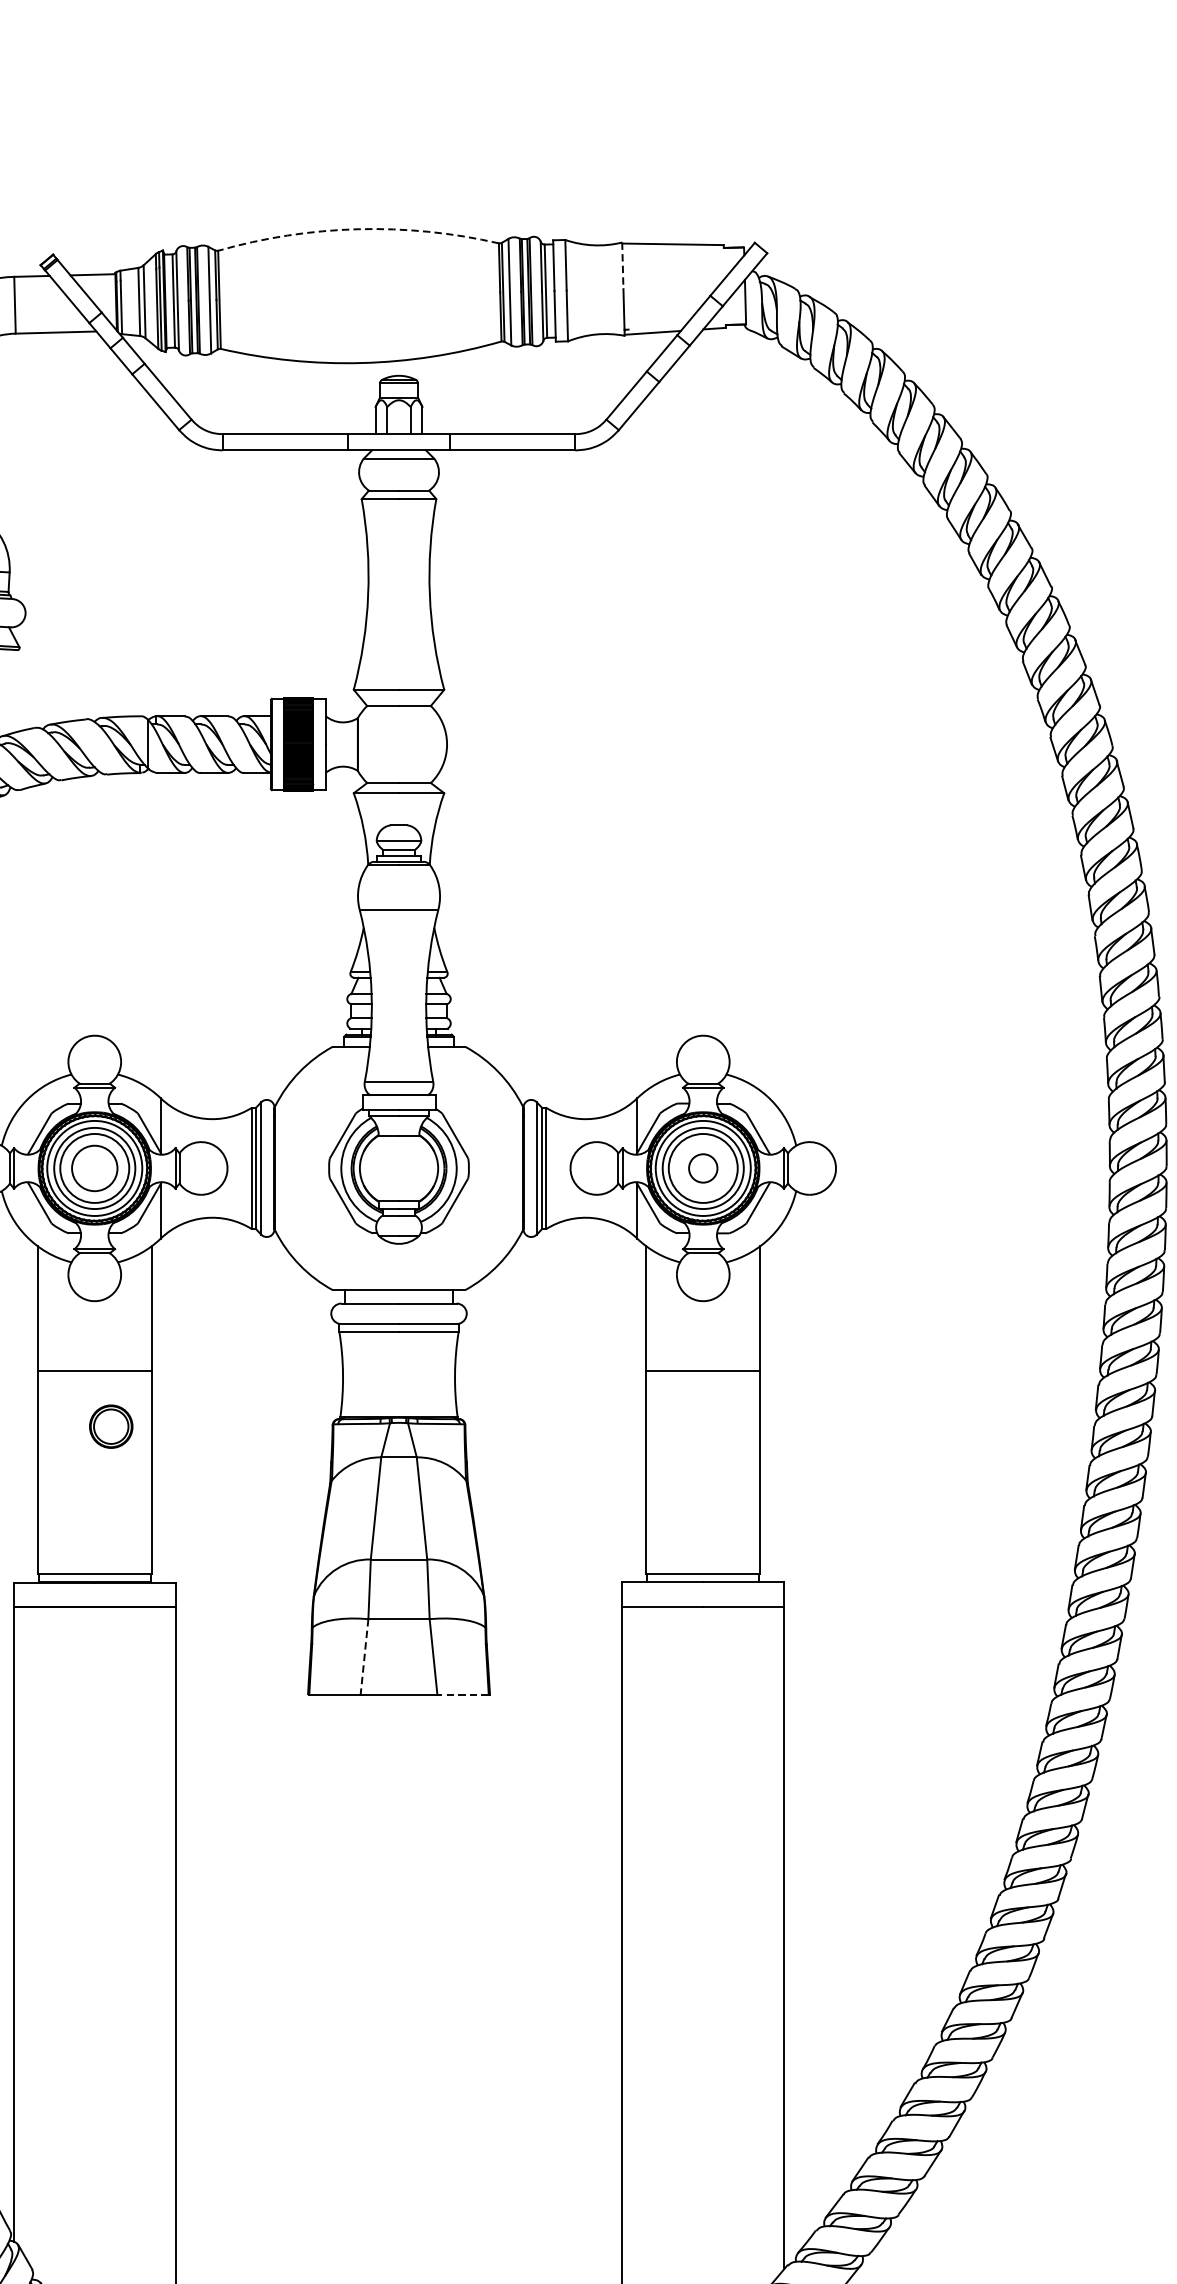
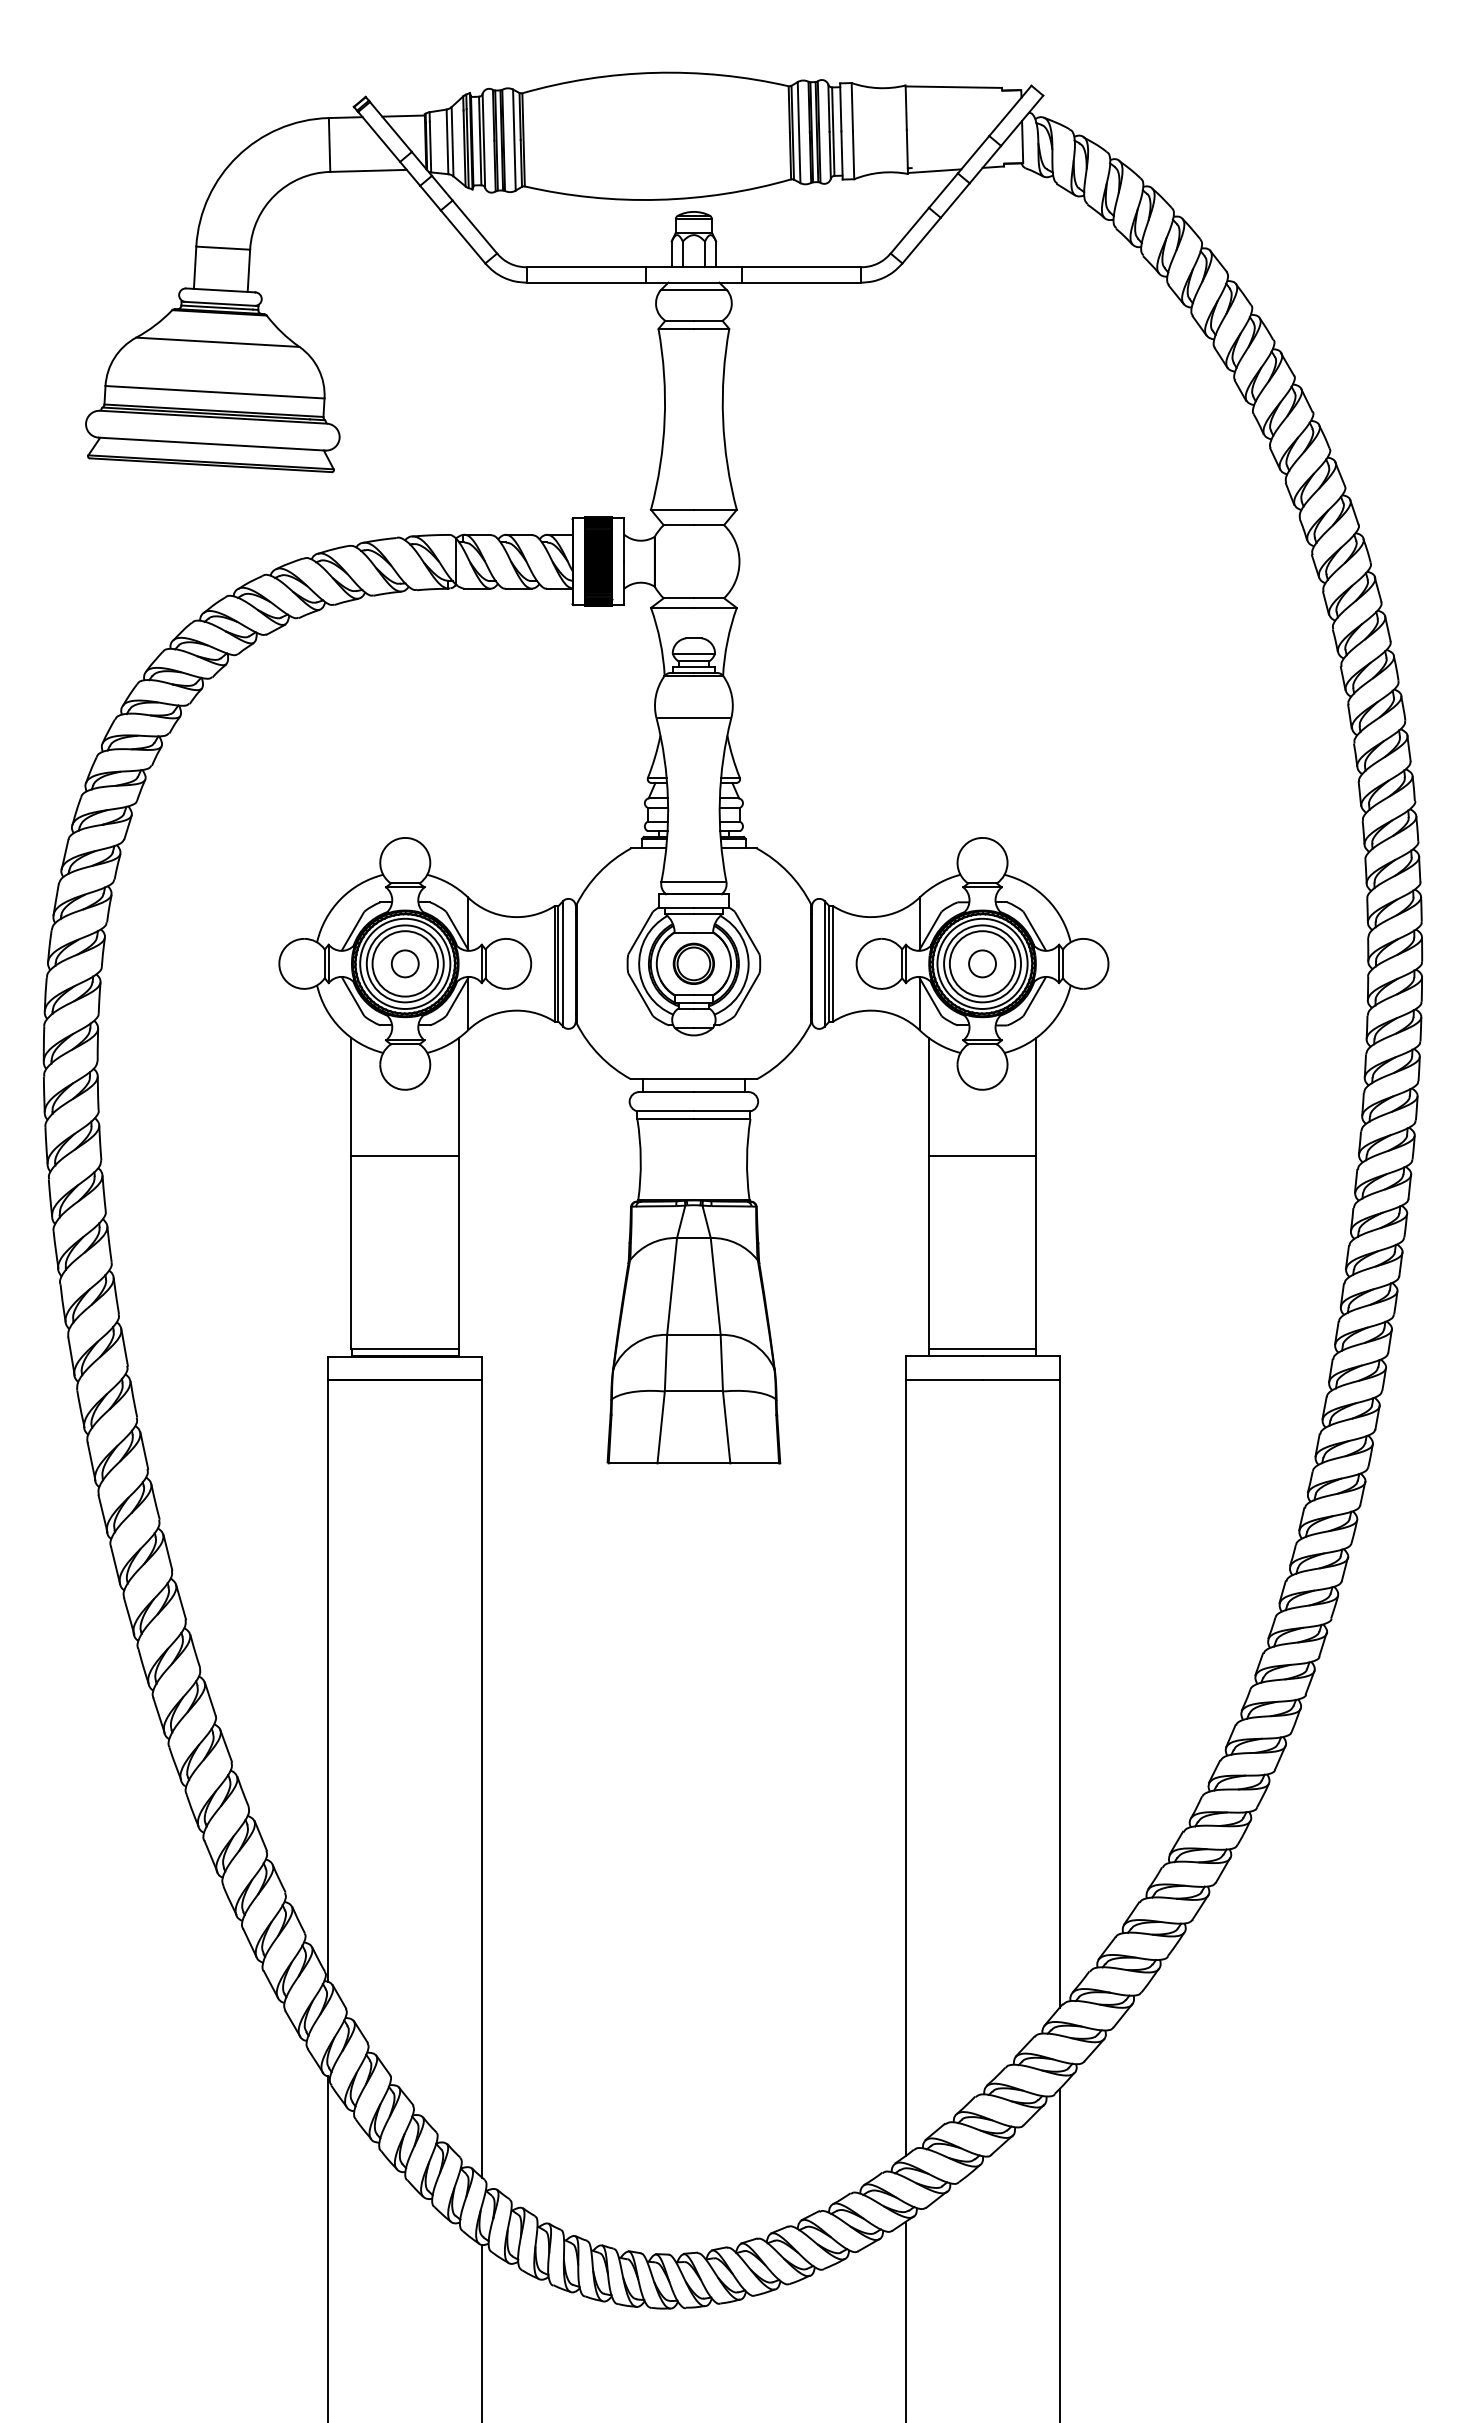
arc: (358, 228) -> (655, 72), dashed -> solid
line: (623, 266) -> (906, 108), dashed -> solid
circle: (93, 1168) -> (404, 963), size x0.62
part: (110, 1426) -> (693, 963), moved
line: (364, 1657) -> (661, 1427), dashed -> solid
line: (462, 1695) -> (754, 1463), dashed -> solid

